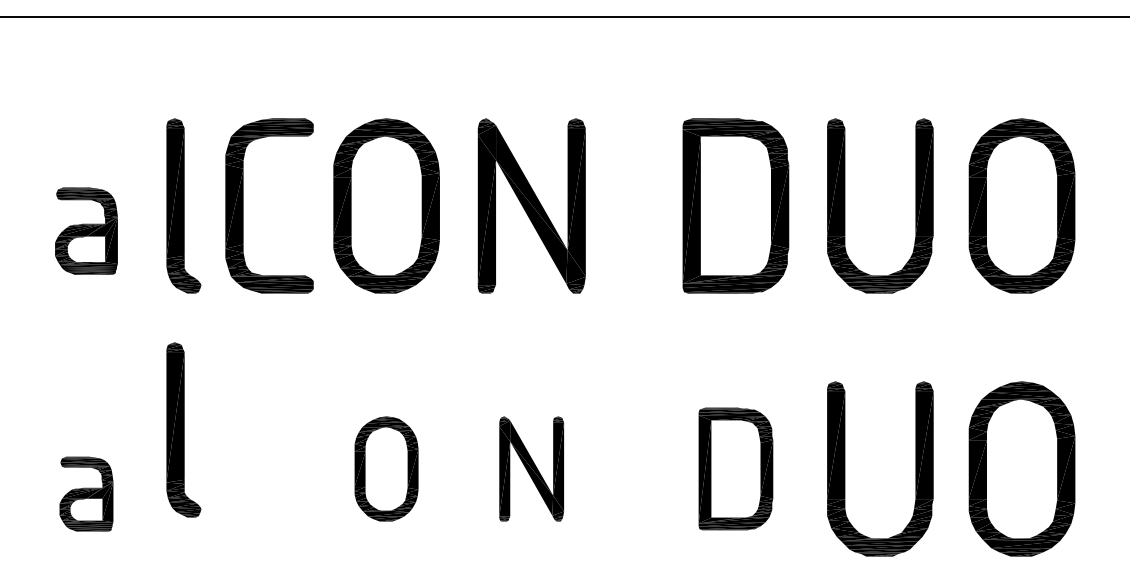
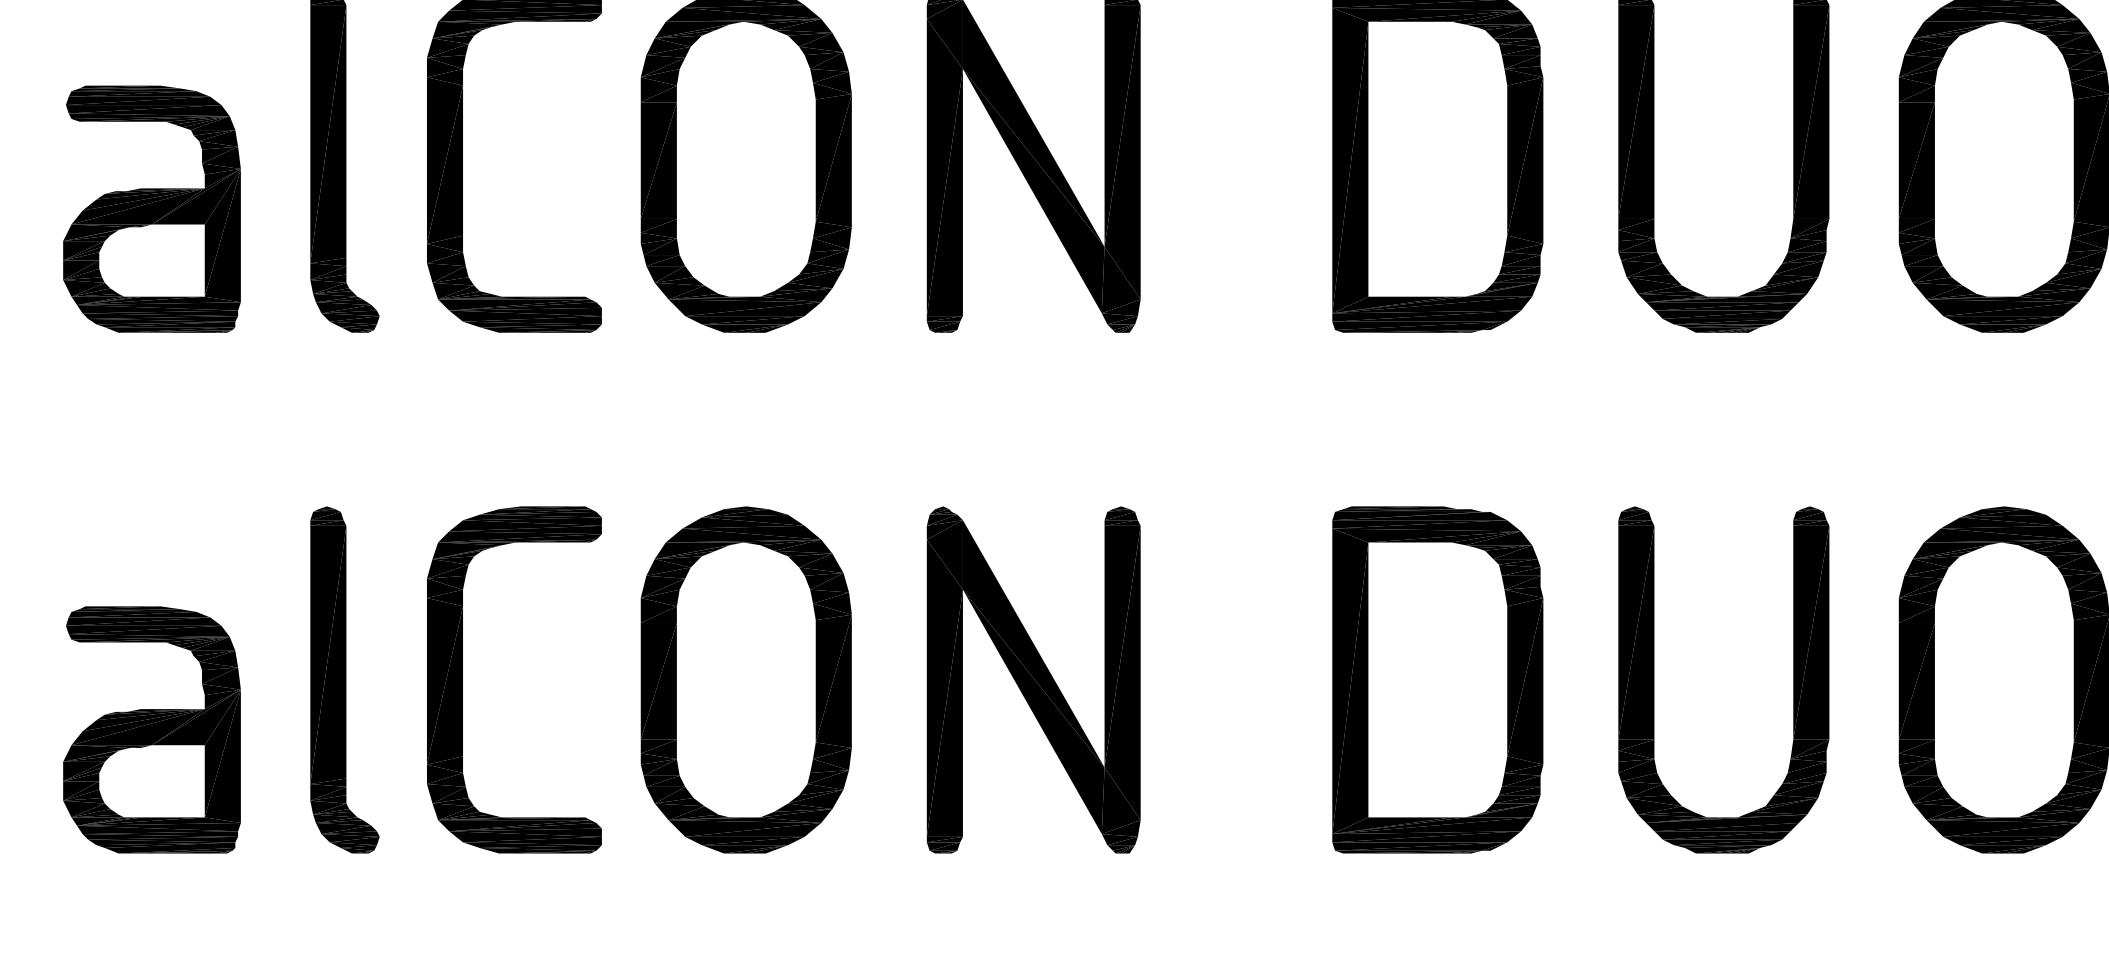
part: (86, 230) -> (152, 207), size x1.43
part: (183, 429) -> (344, 679), moved
part: (243, 468) -> (462, 679), added
part: (386, 468) -> (745, 679), size x1.67
part: (531, 468) -> (1033, 679), size x1.67
part: (735, 468) -> (1436, 679), size x1.43
part: (86, 493) -> (152, 728), size x1.67

